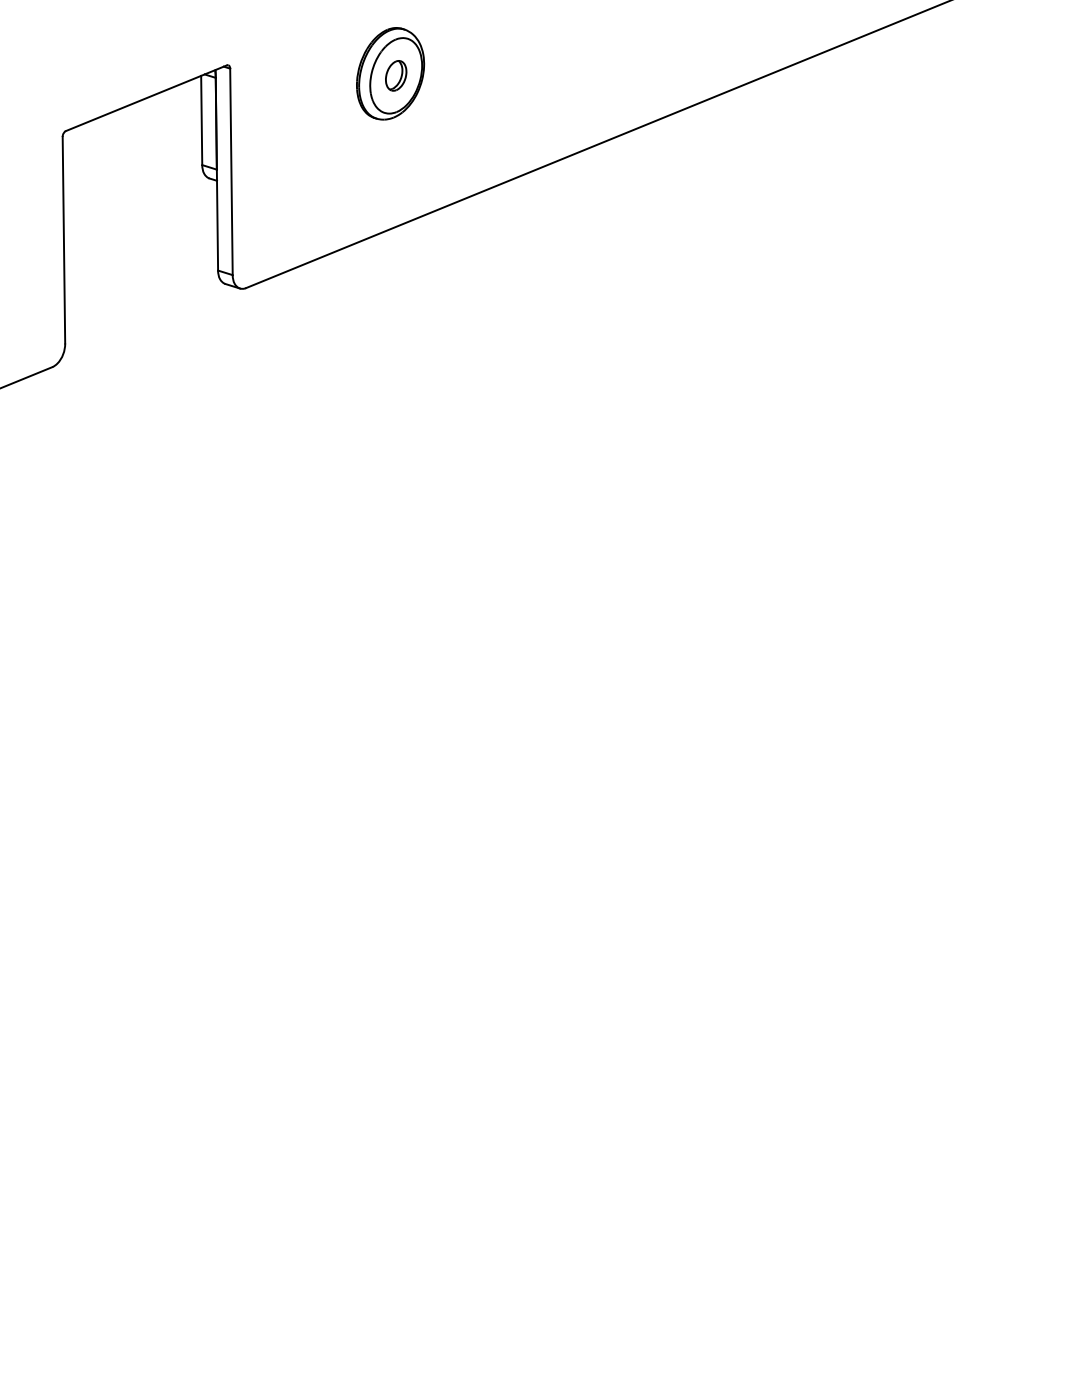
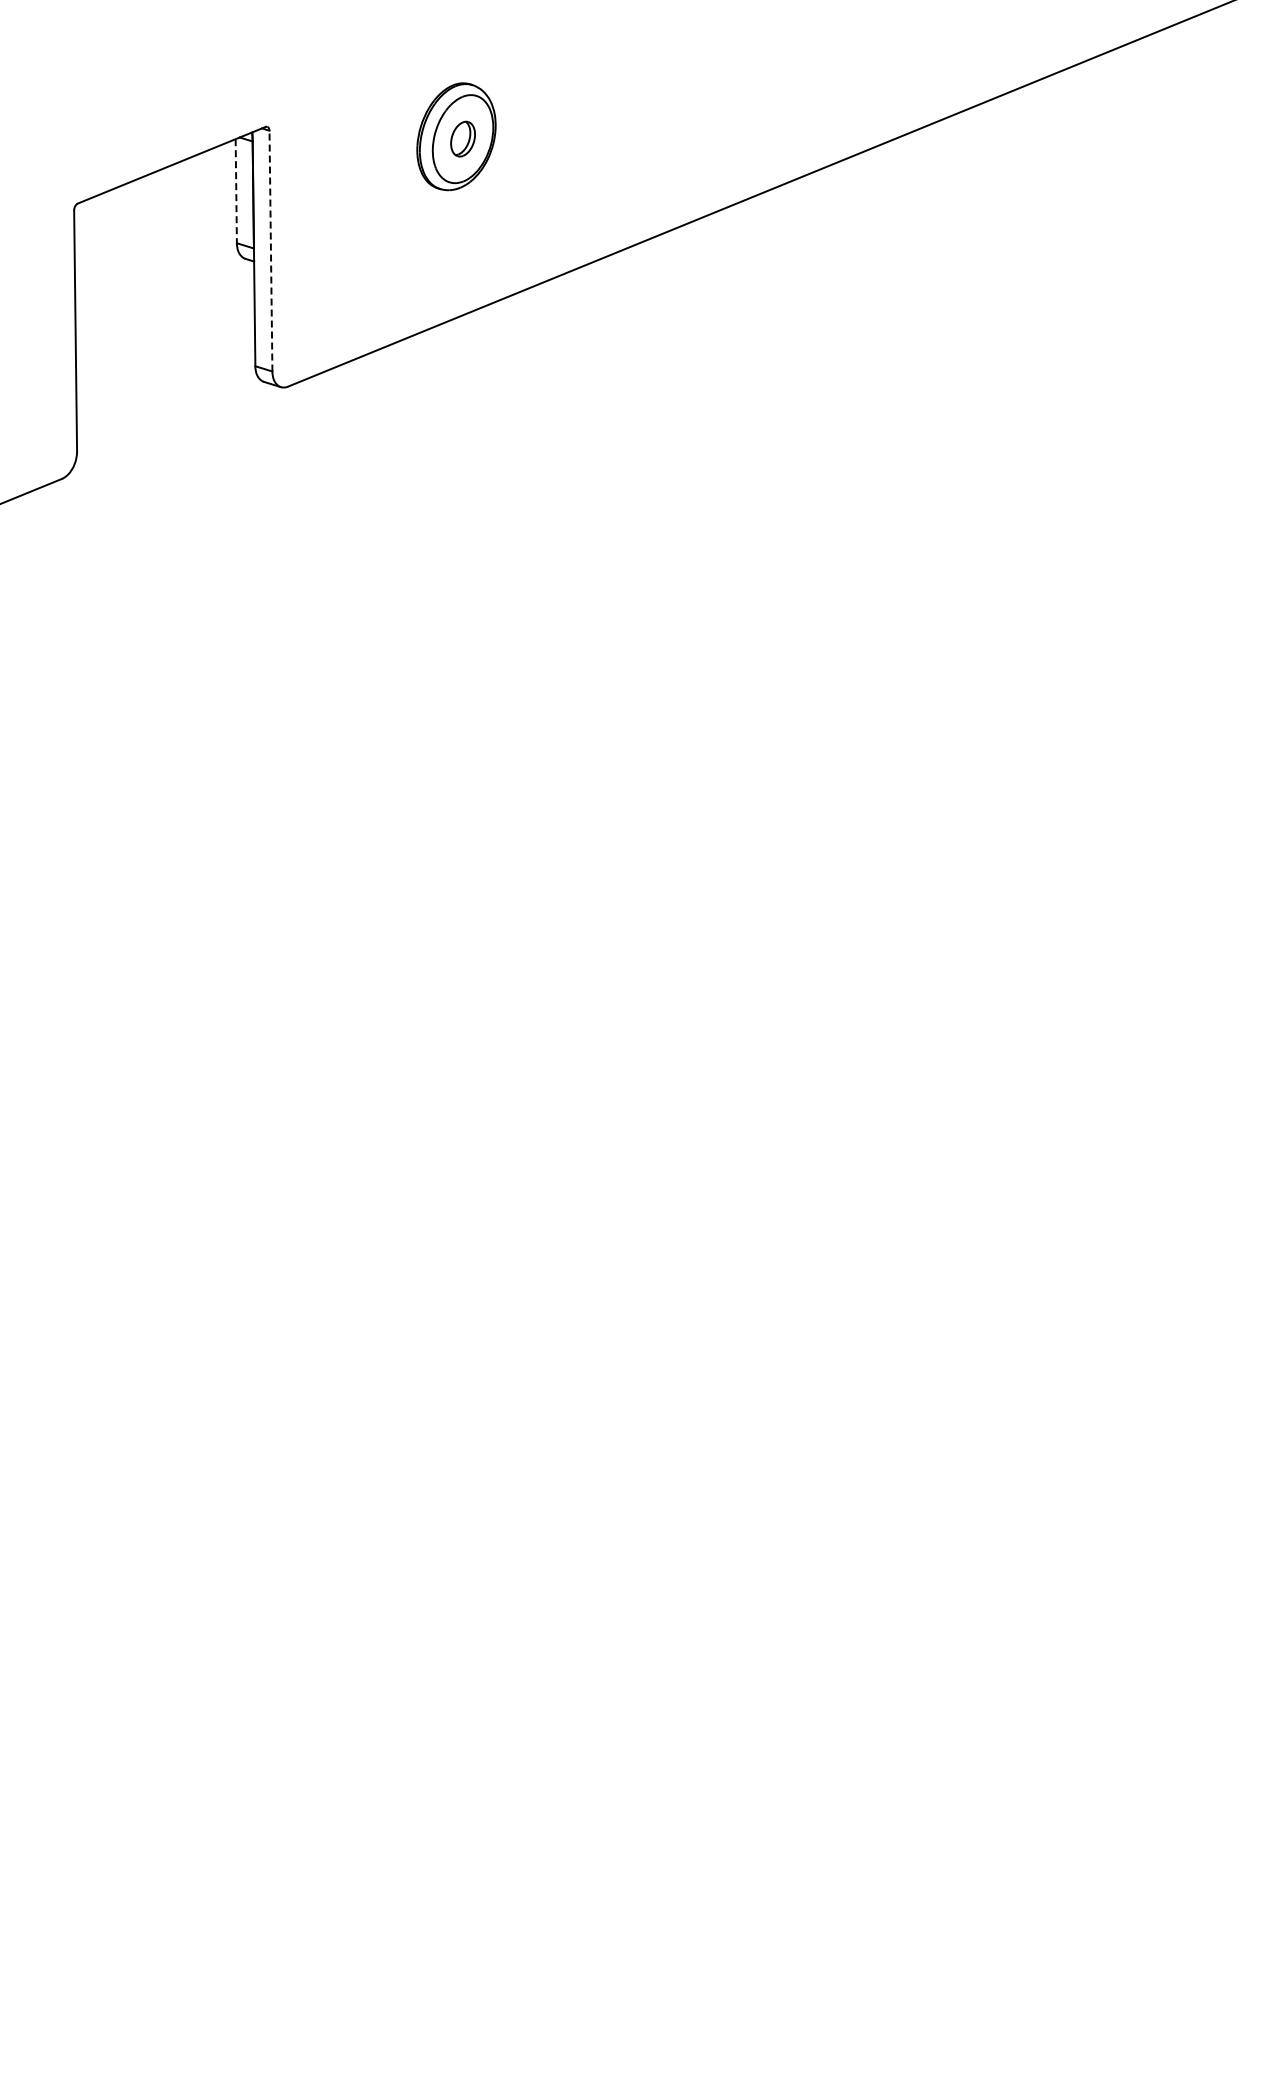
line: (201, 120) -> (236, 191), solid -> dashed
line: (231, 171) -> (270, 250), solid -> dashed

